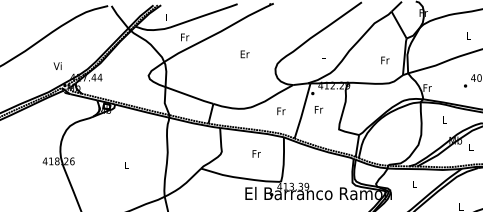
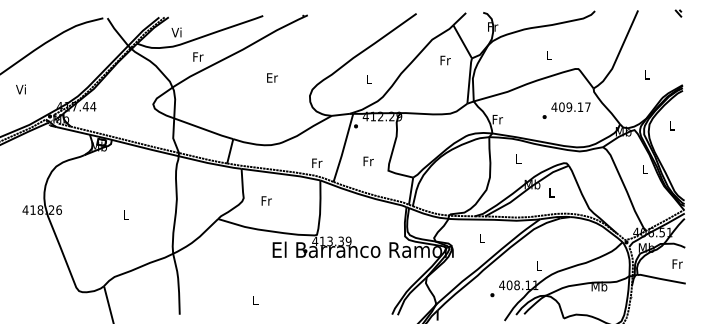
text: (167, 17) -> (176, 32), L -> Vi
text: (385, 60) -> (445, 60), moved
text: (57, 66) -> (20, 89), moved
text: (318, 109) -> (368, 160), moved
text: (281, 110) -> (317, 162), moved
text: (256, 153) -> (266, 200), moved

